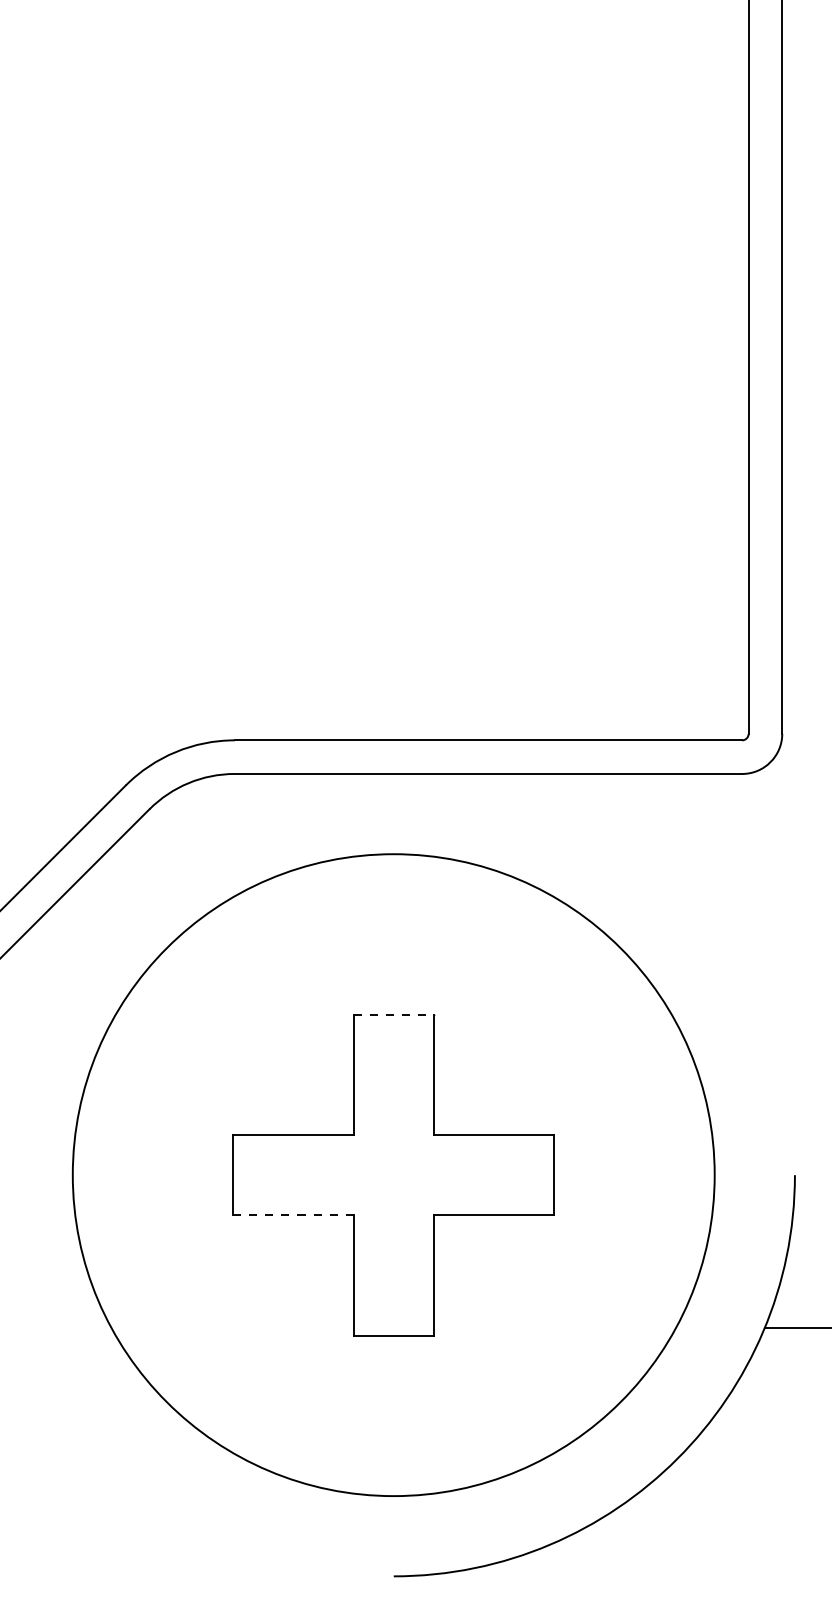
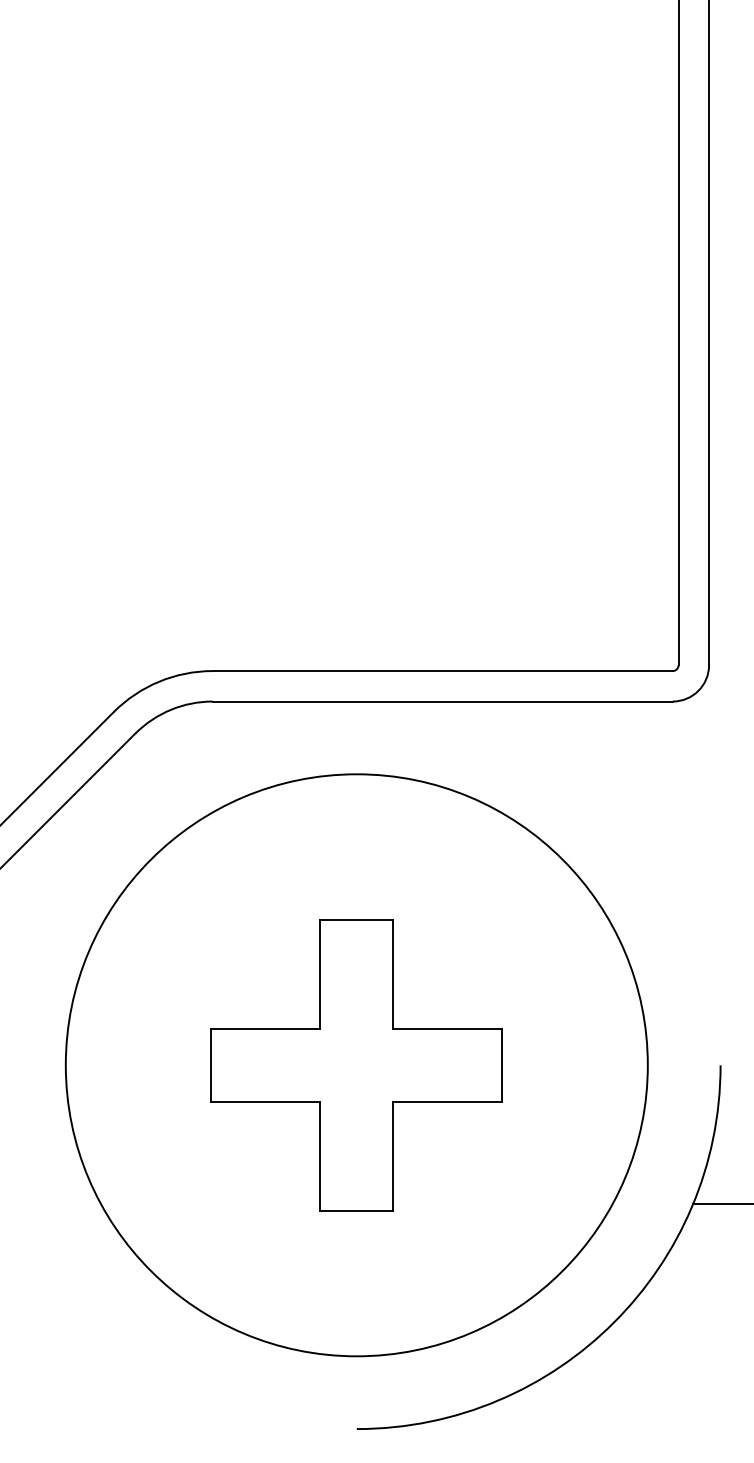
line: (394, 1014) -> (357, 919), dashed -> solid
line: (293, 1215) -> (265, 1101), dashed -> solid

